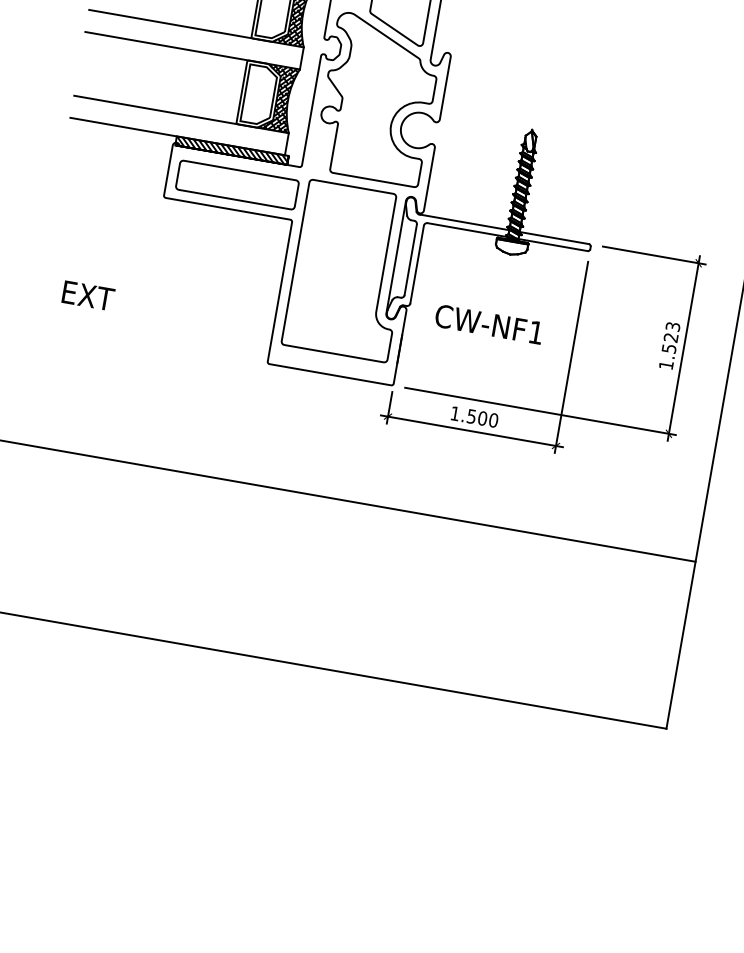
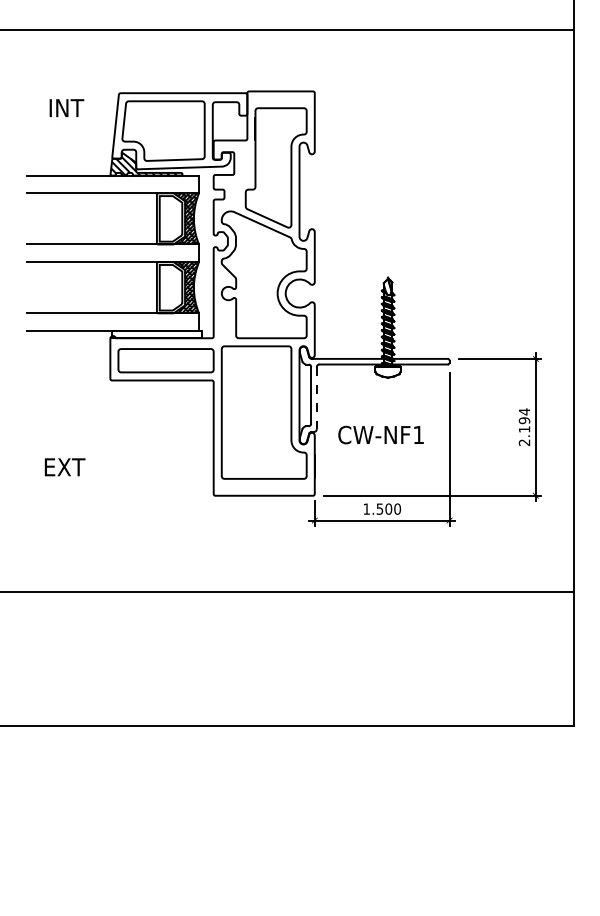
hatch: (232, 150) -> (157, 334), removed
line: (416, 264) -> (316, 398), solid -> dashed
text: (669, 346) -> (524, 427), 1.523 -> 2.194

